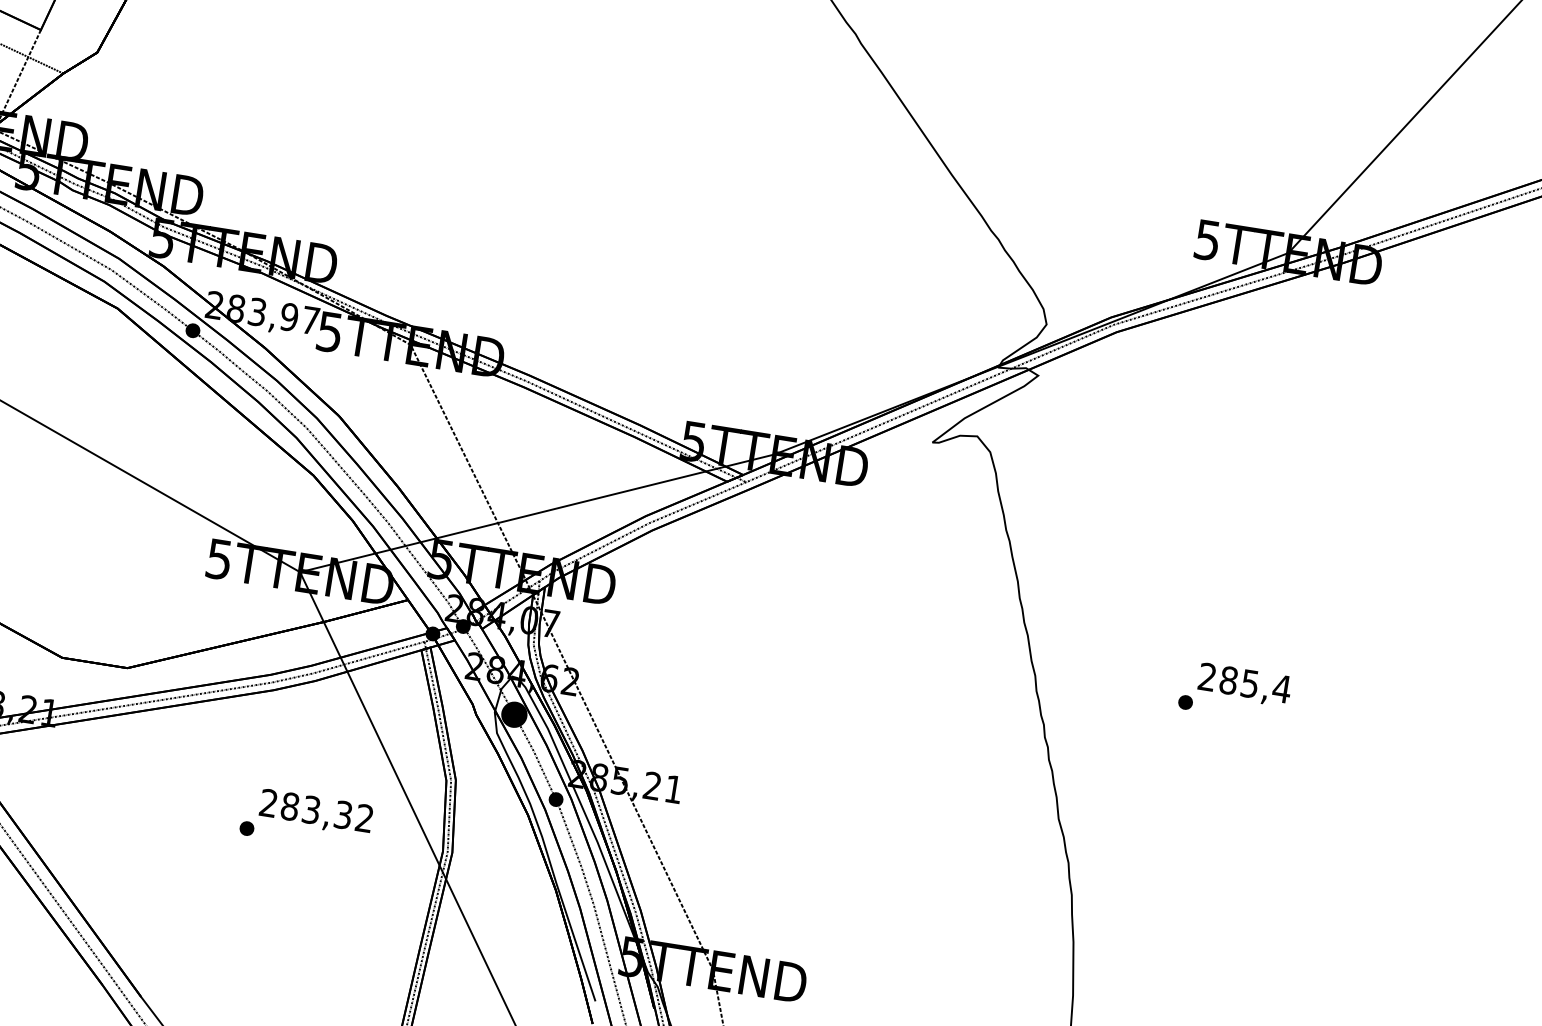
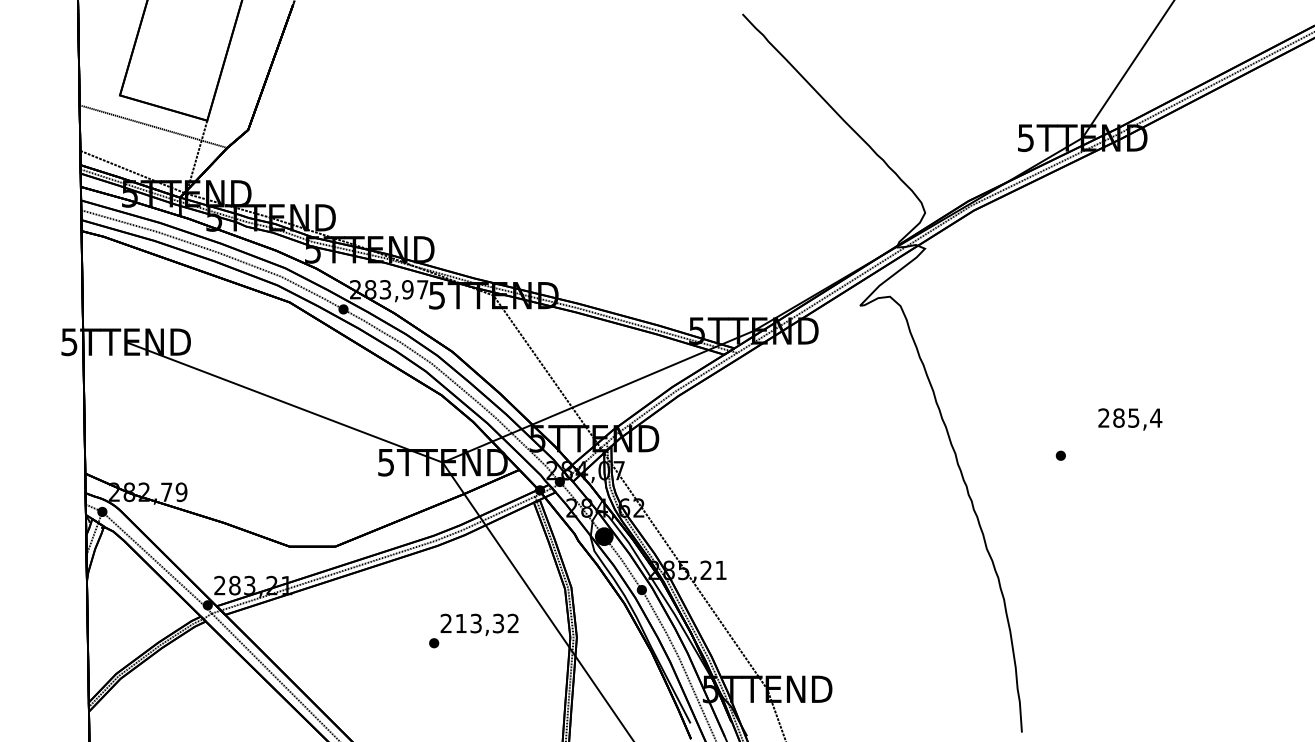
text: (1244, 685) -> (1130, 419), moved
text: (290, 806) -> (461, 623), 283,32 -> 213,32

